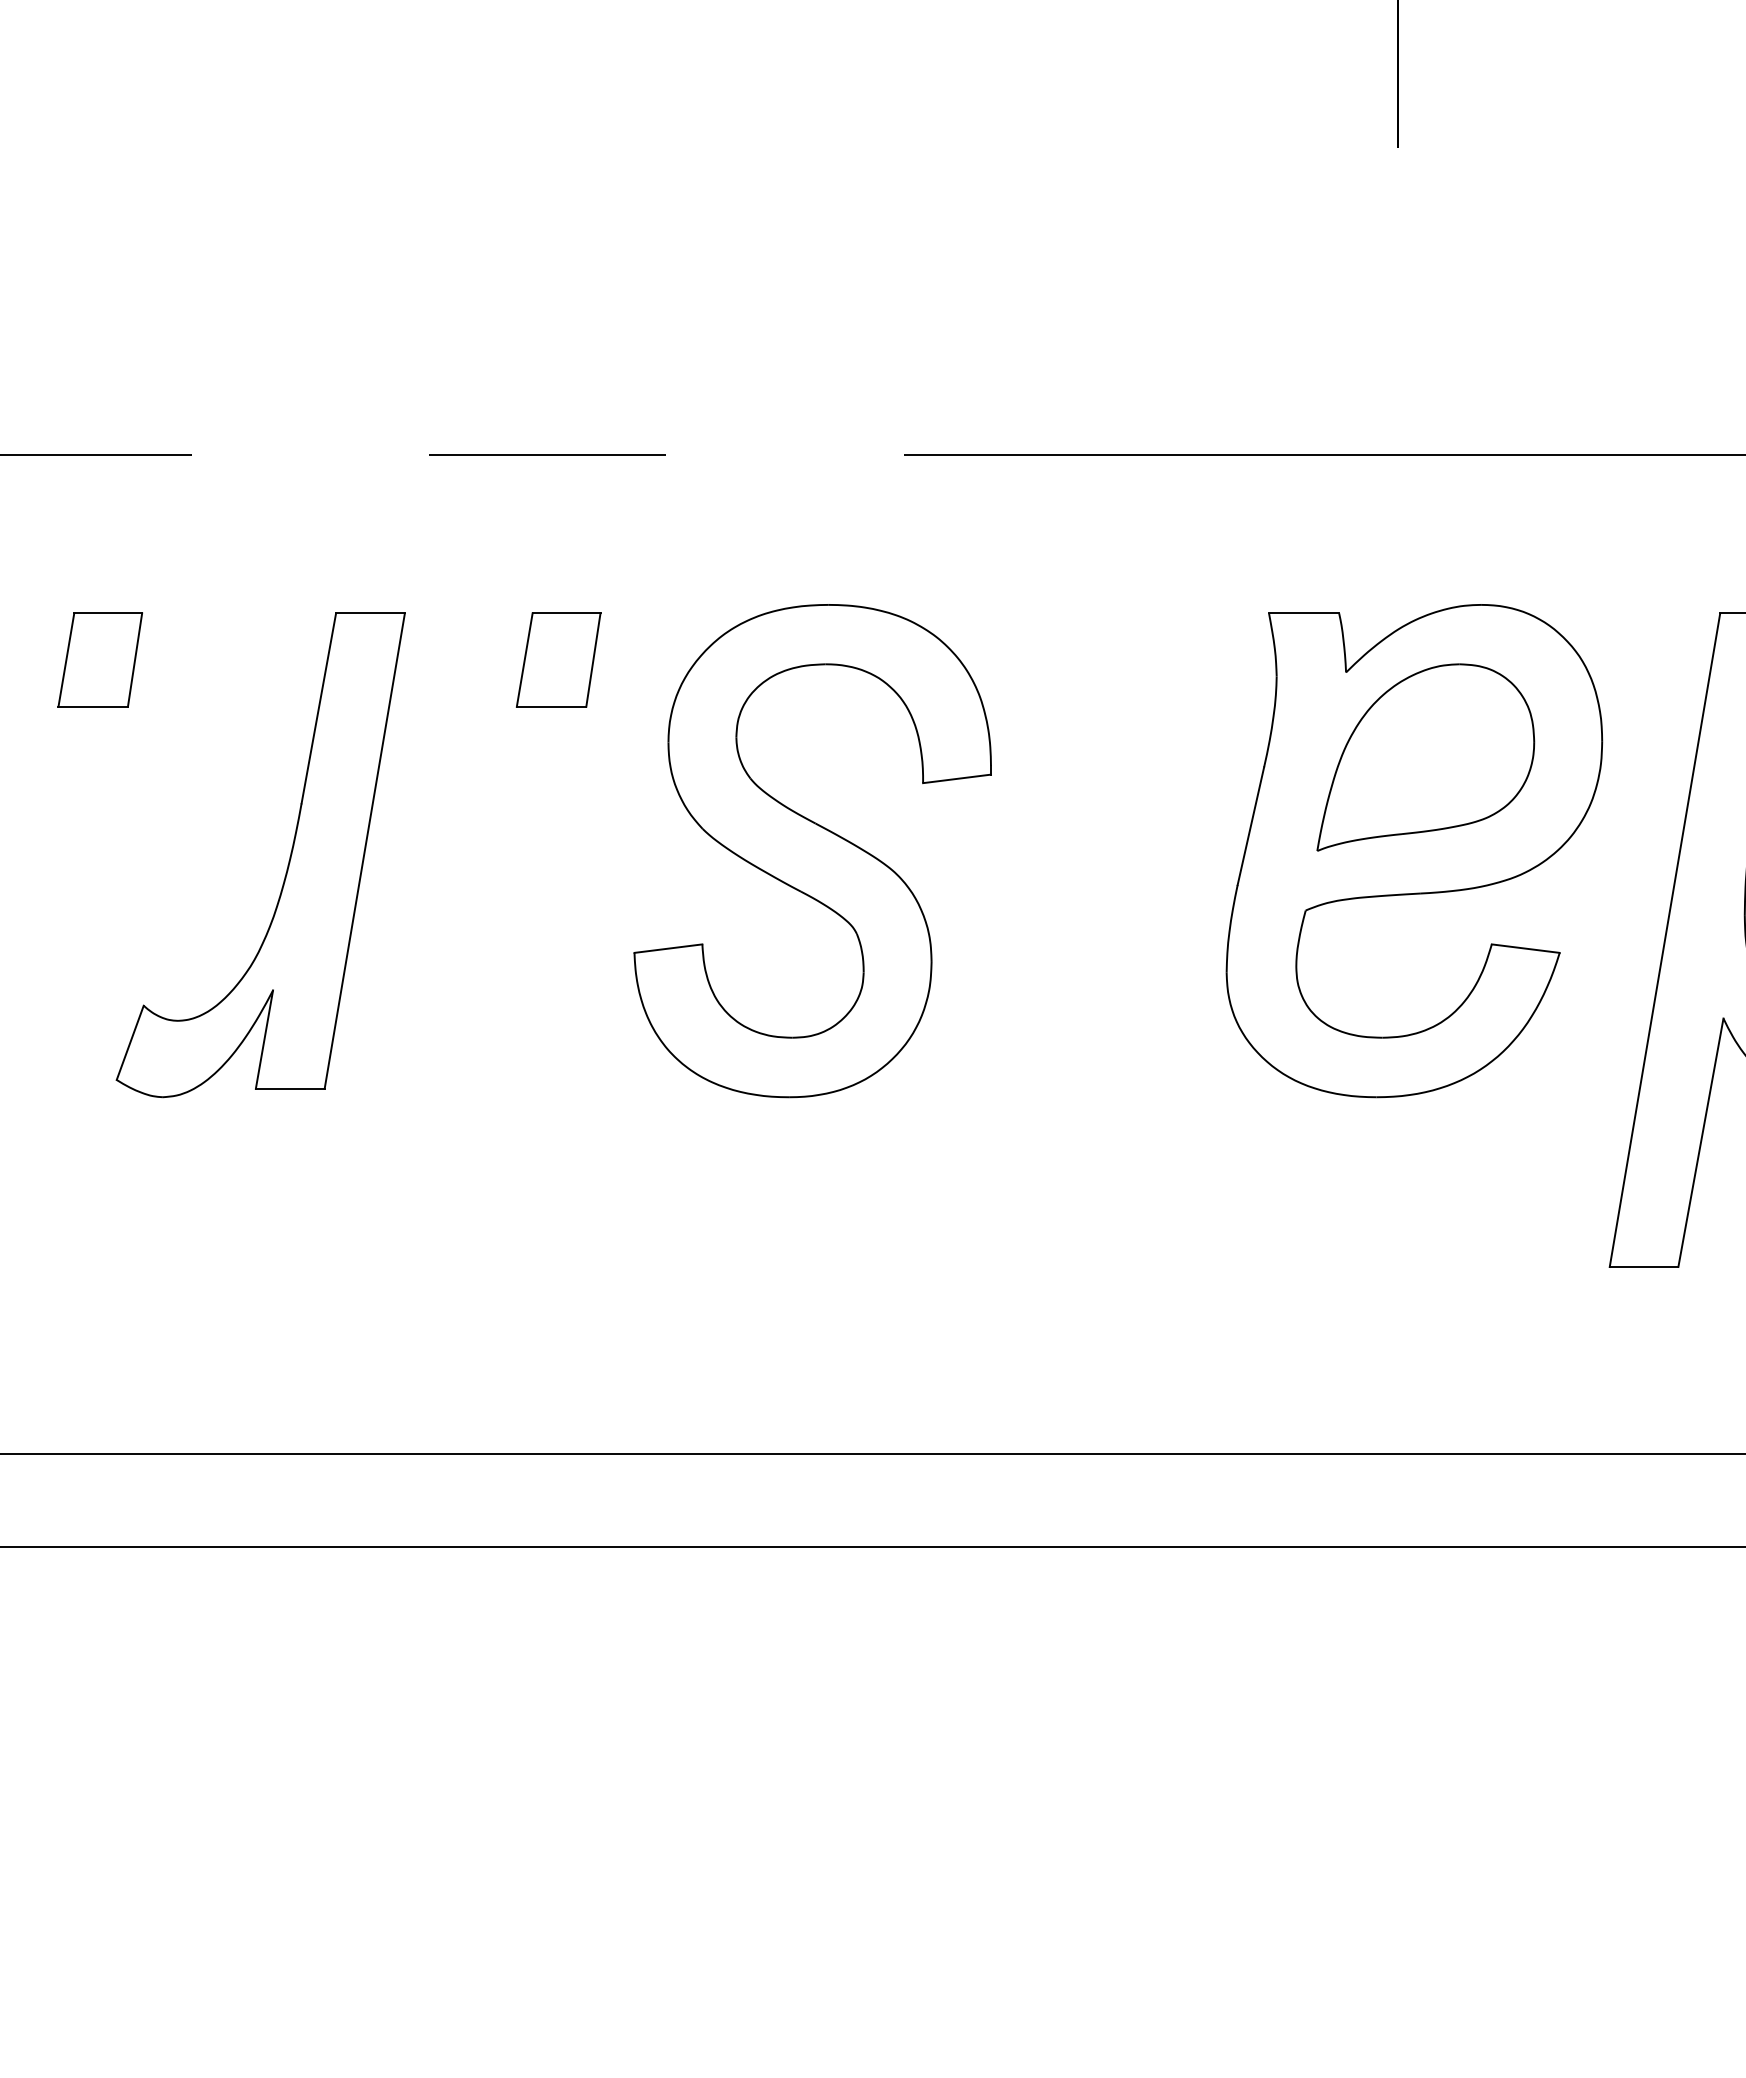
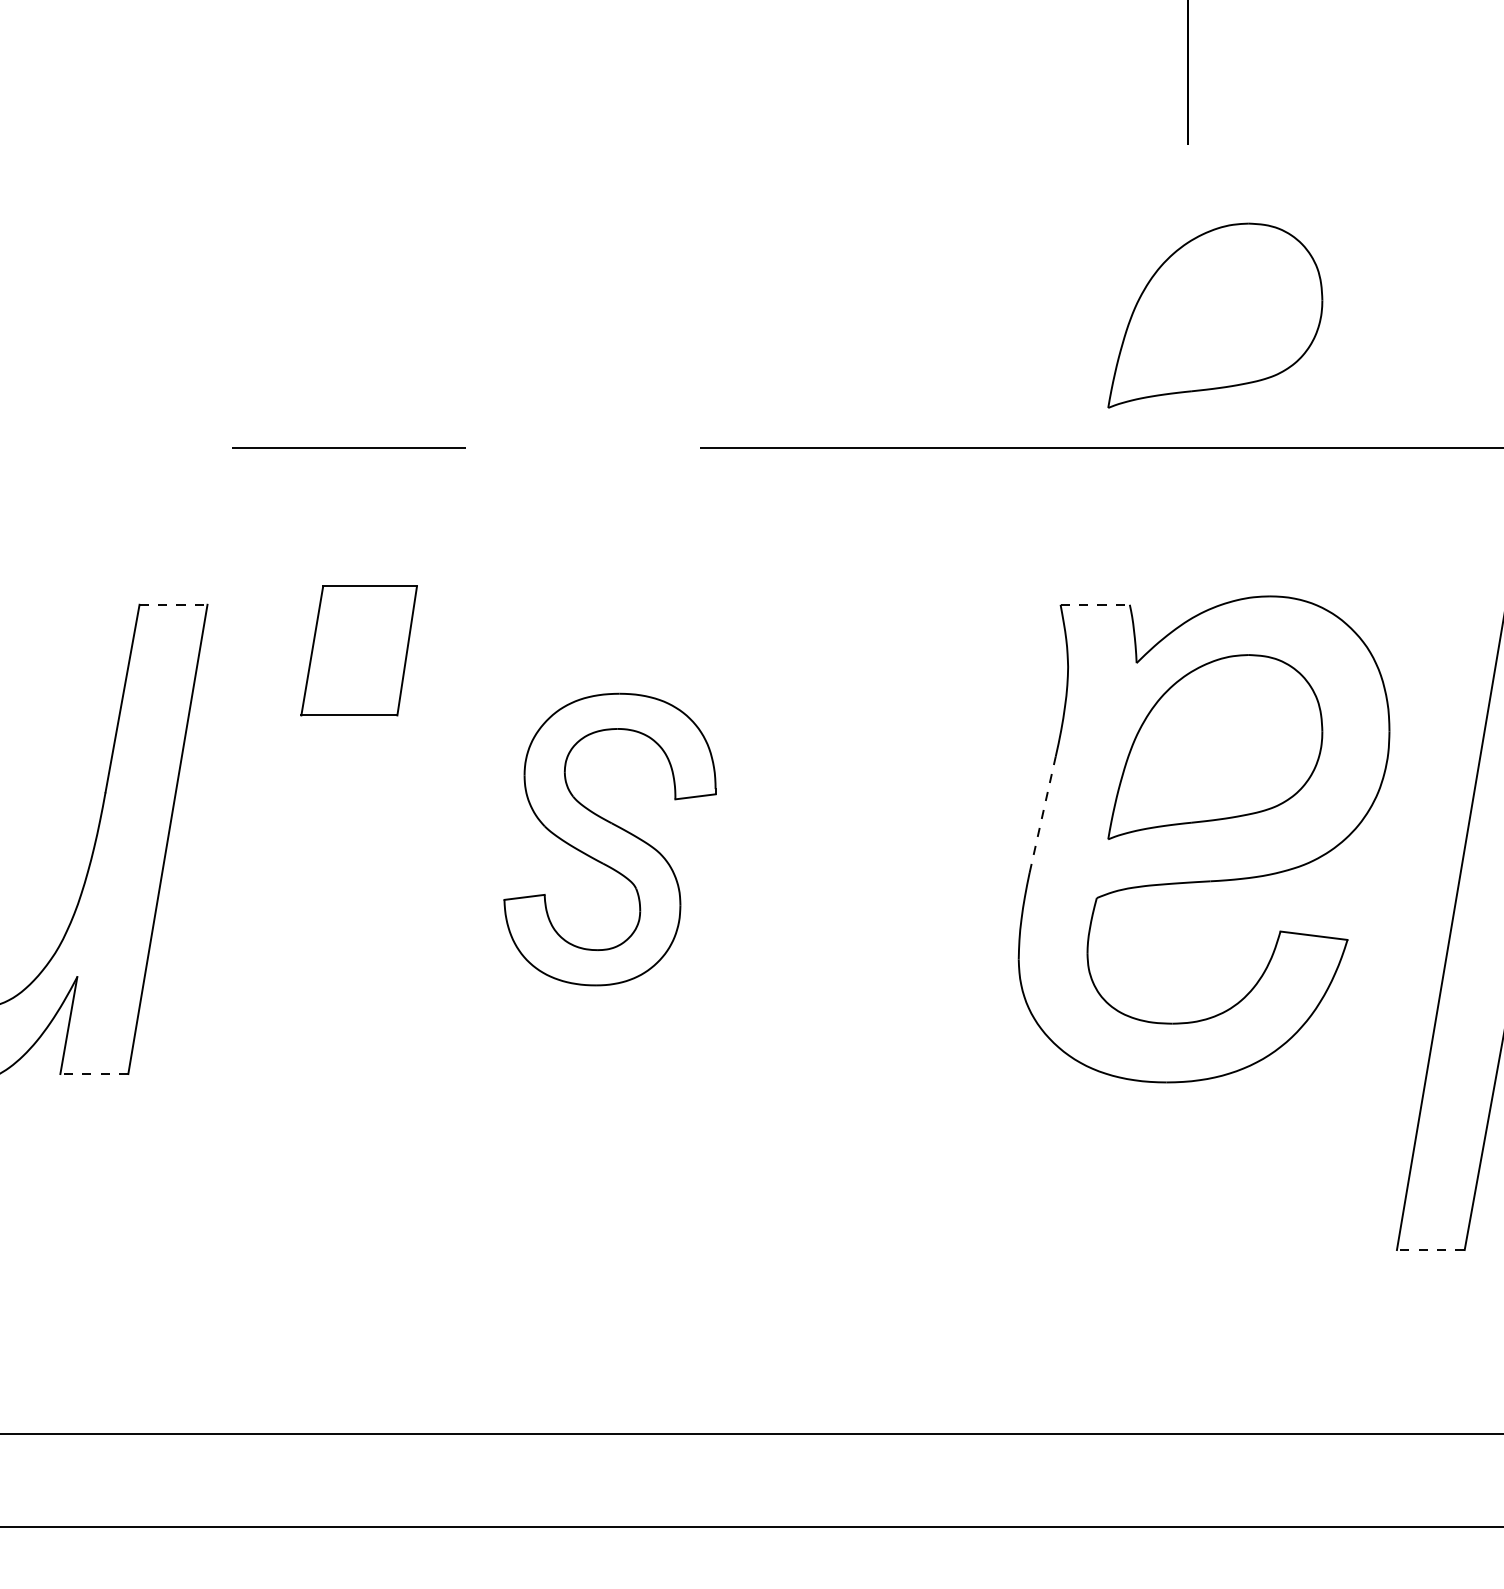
part: (1425, 320) -> (1215, 315), added
line: (370, 613) -> (173, 604), solid -> dashed
line: (1304, 613) -> (1095, 604), solid -> dashed
part: (558, 659) -> (359, 650), size x1.4
line: (1250, 825) -> (1042, 814), solid -> dashed
part: (812, 851) -> (609, 839), size x0.6
line: (289, 1088) -> (93, 1073), solid -> dashed
line: (1643, 1267) -> (1430, 1250), solid -> dashed

